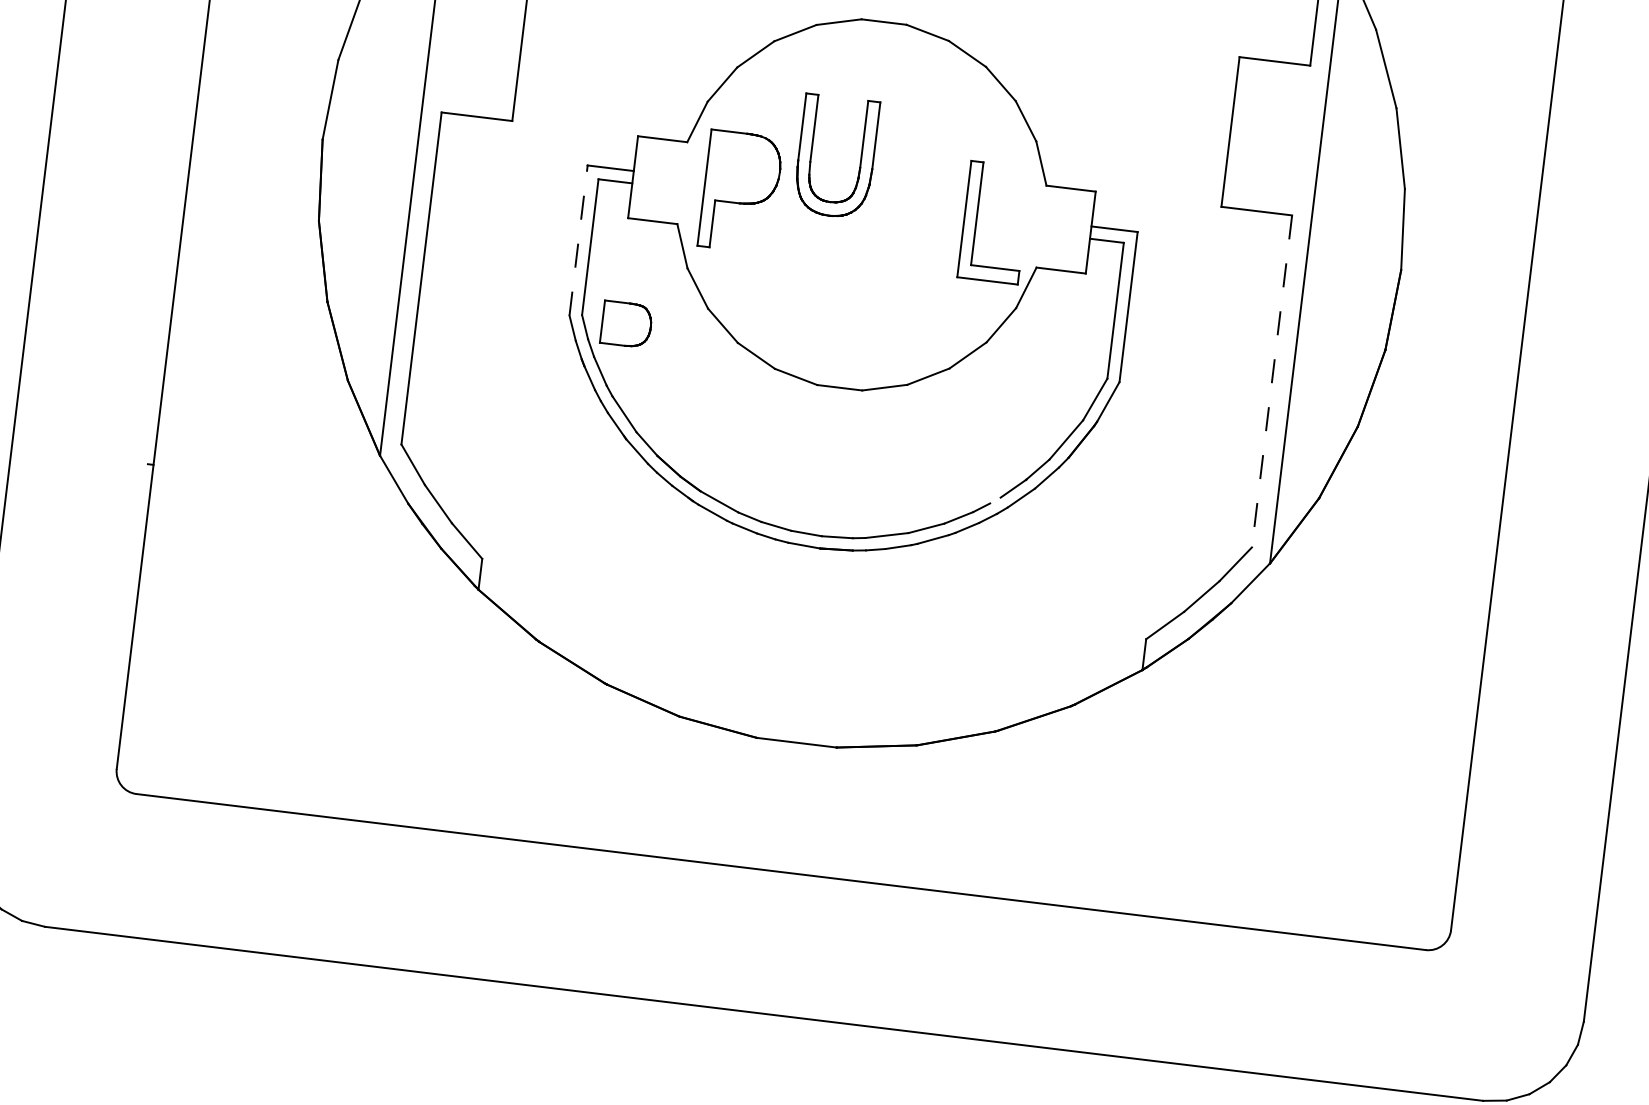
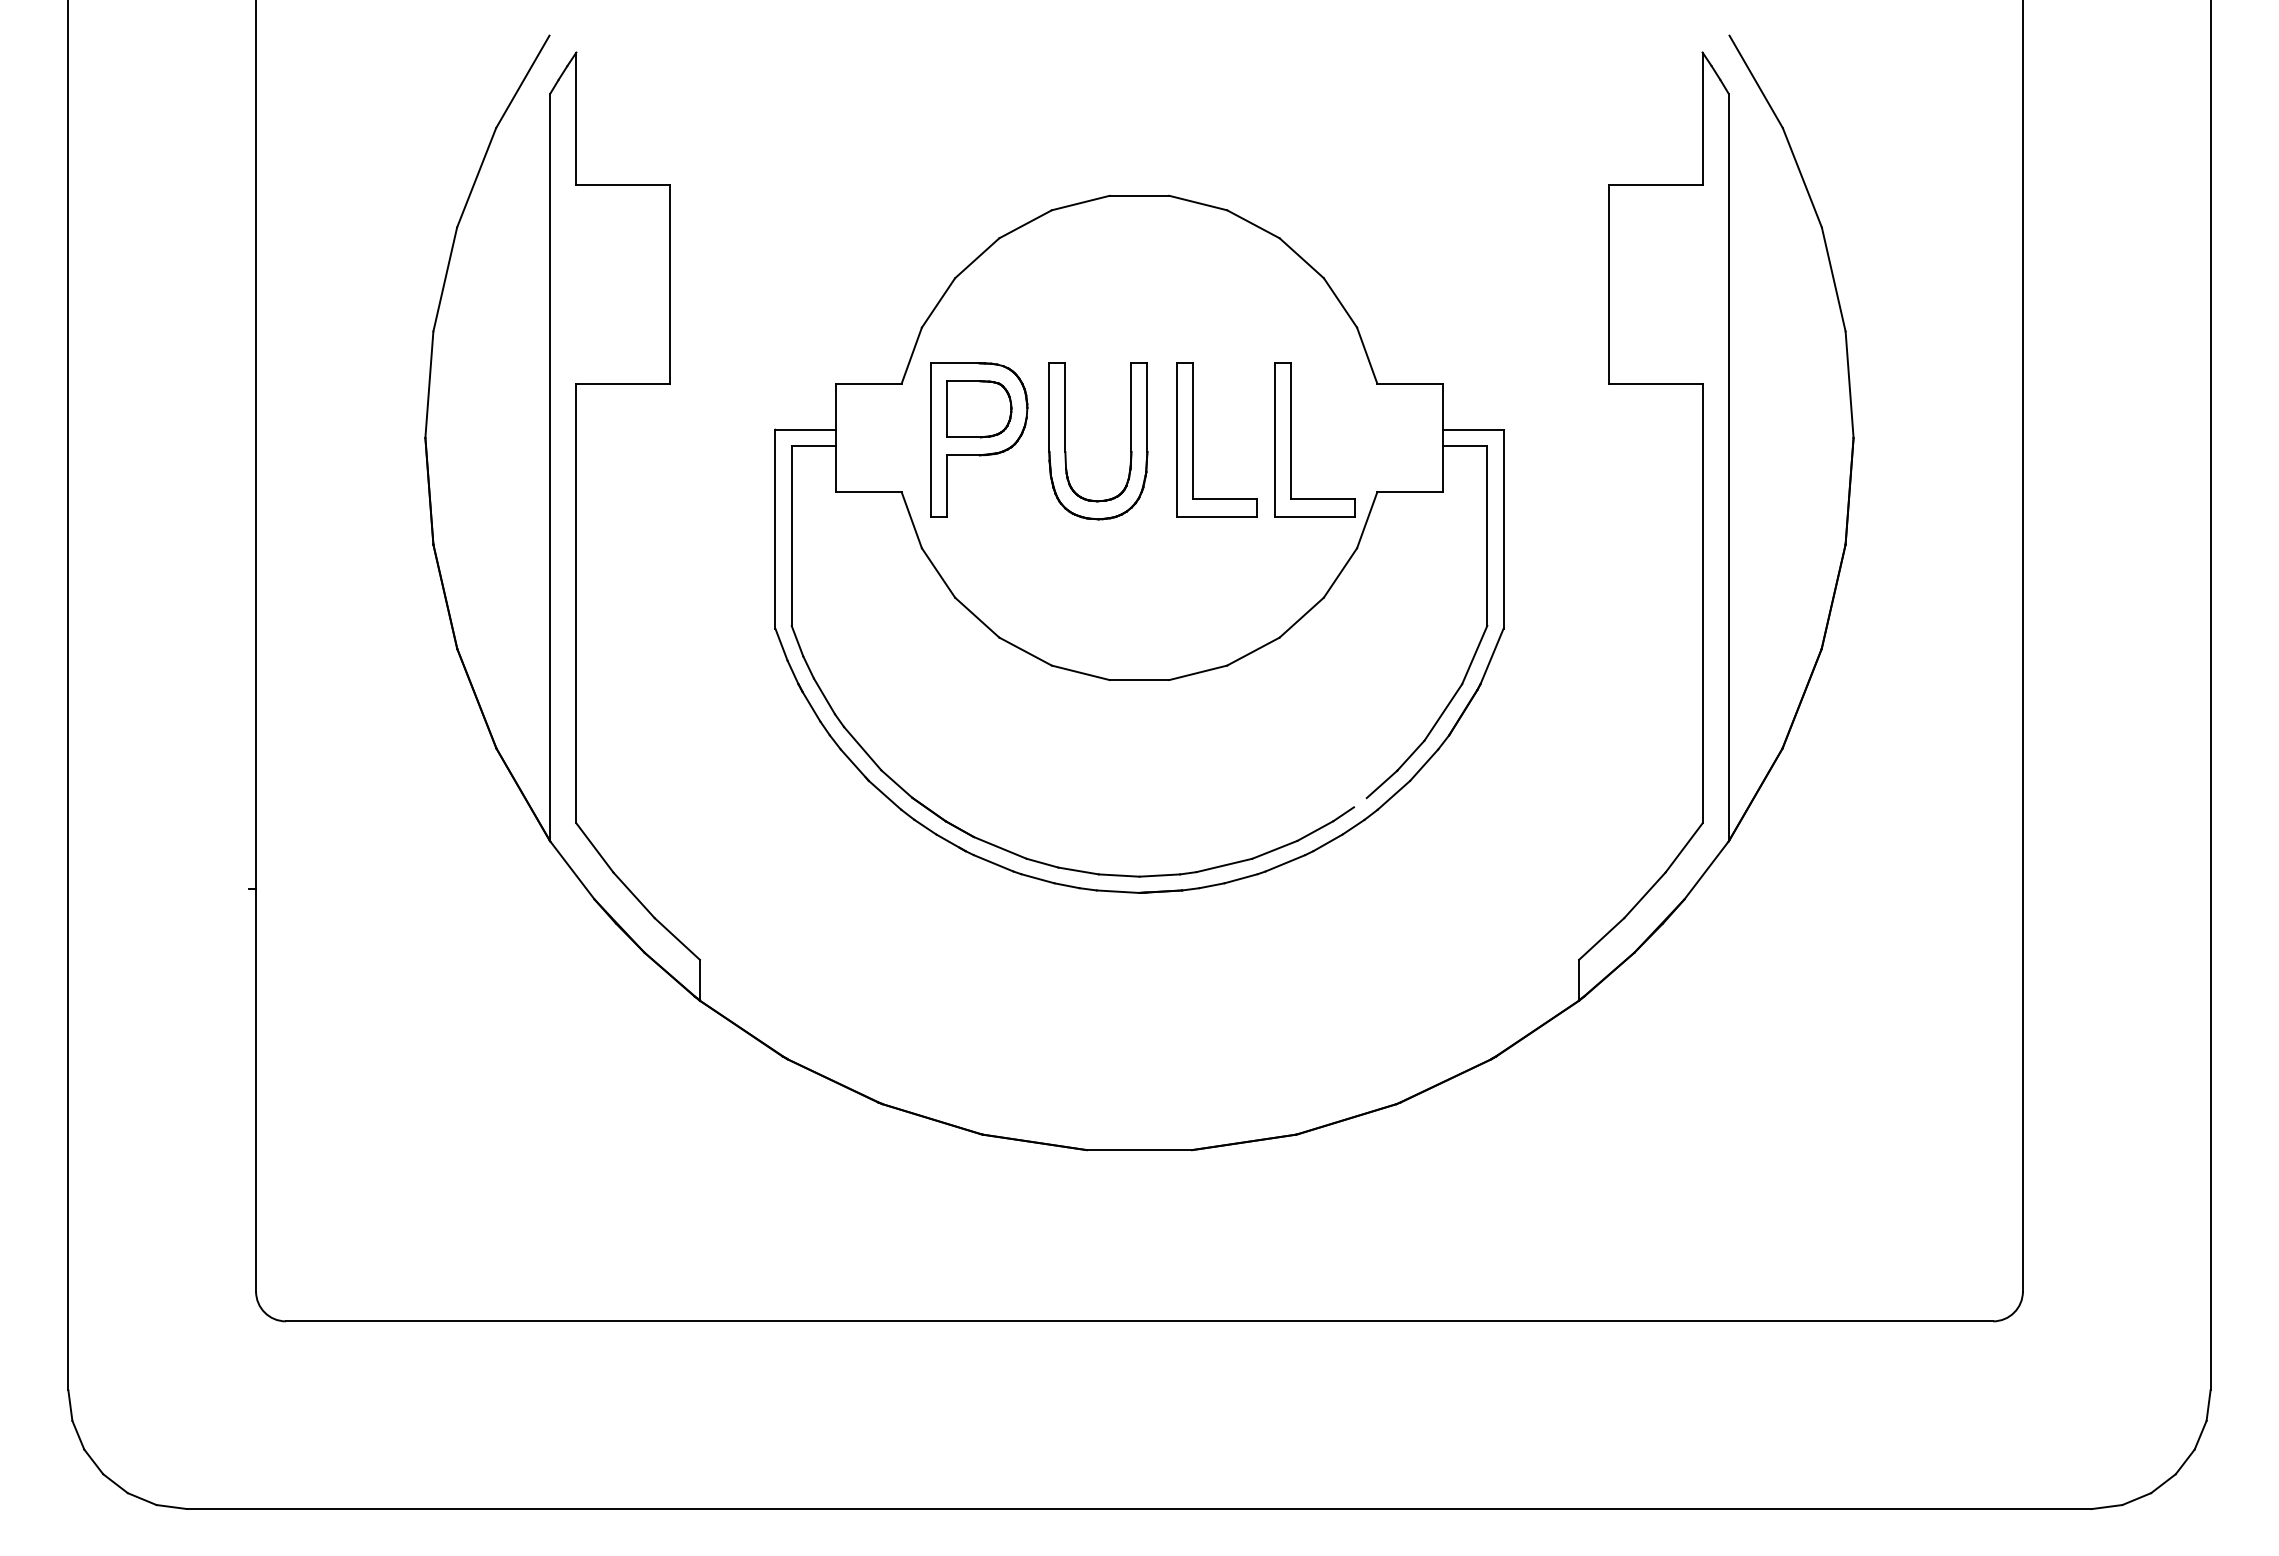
part: (860, 159) -> (1130, 441), moved
part: (902, 211) -> (1193, 439), added
line: (578, 240) -> (775, 528), dashed -> solid
part: (626, 324) -> (979, 409), moved
line: (1271, 381) -> (1702, 603), dashed -> solid

